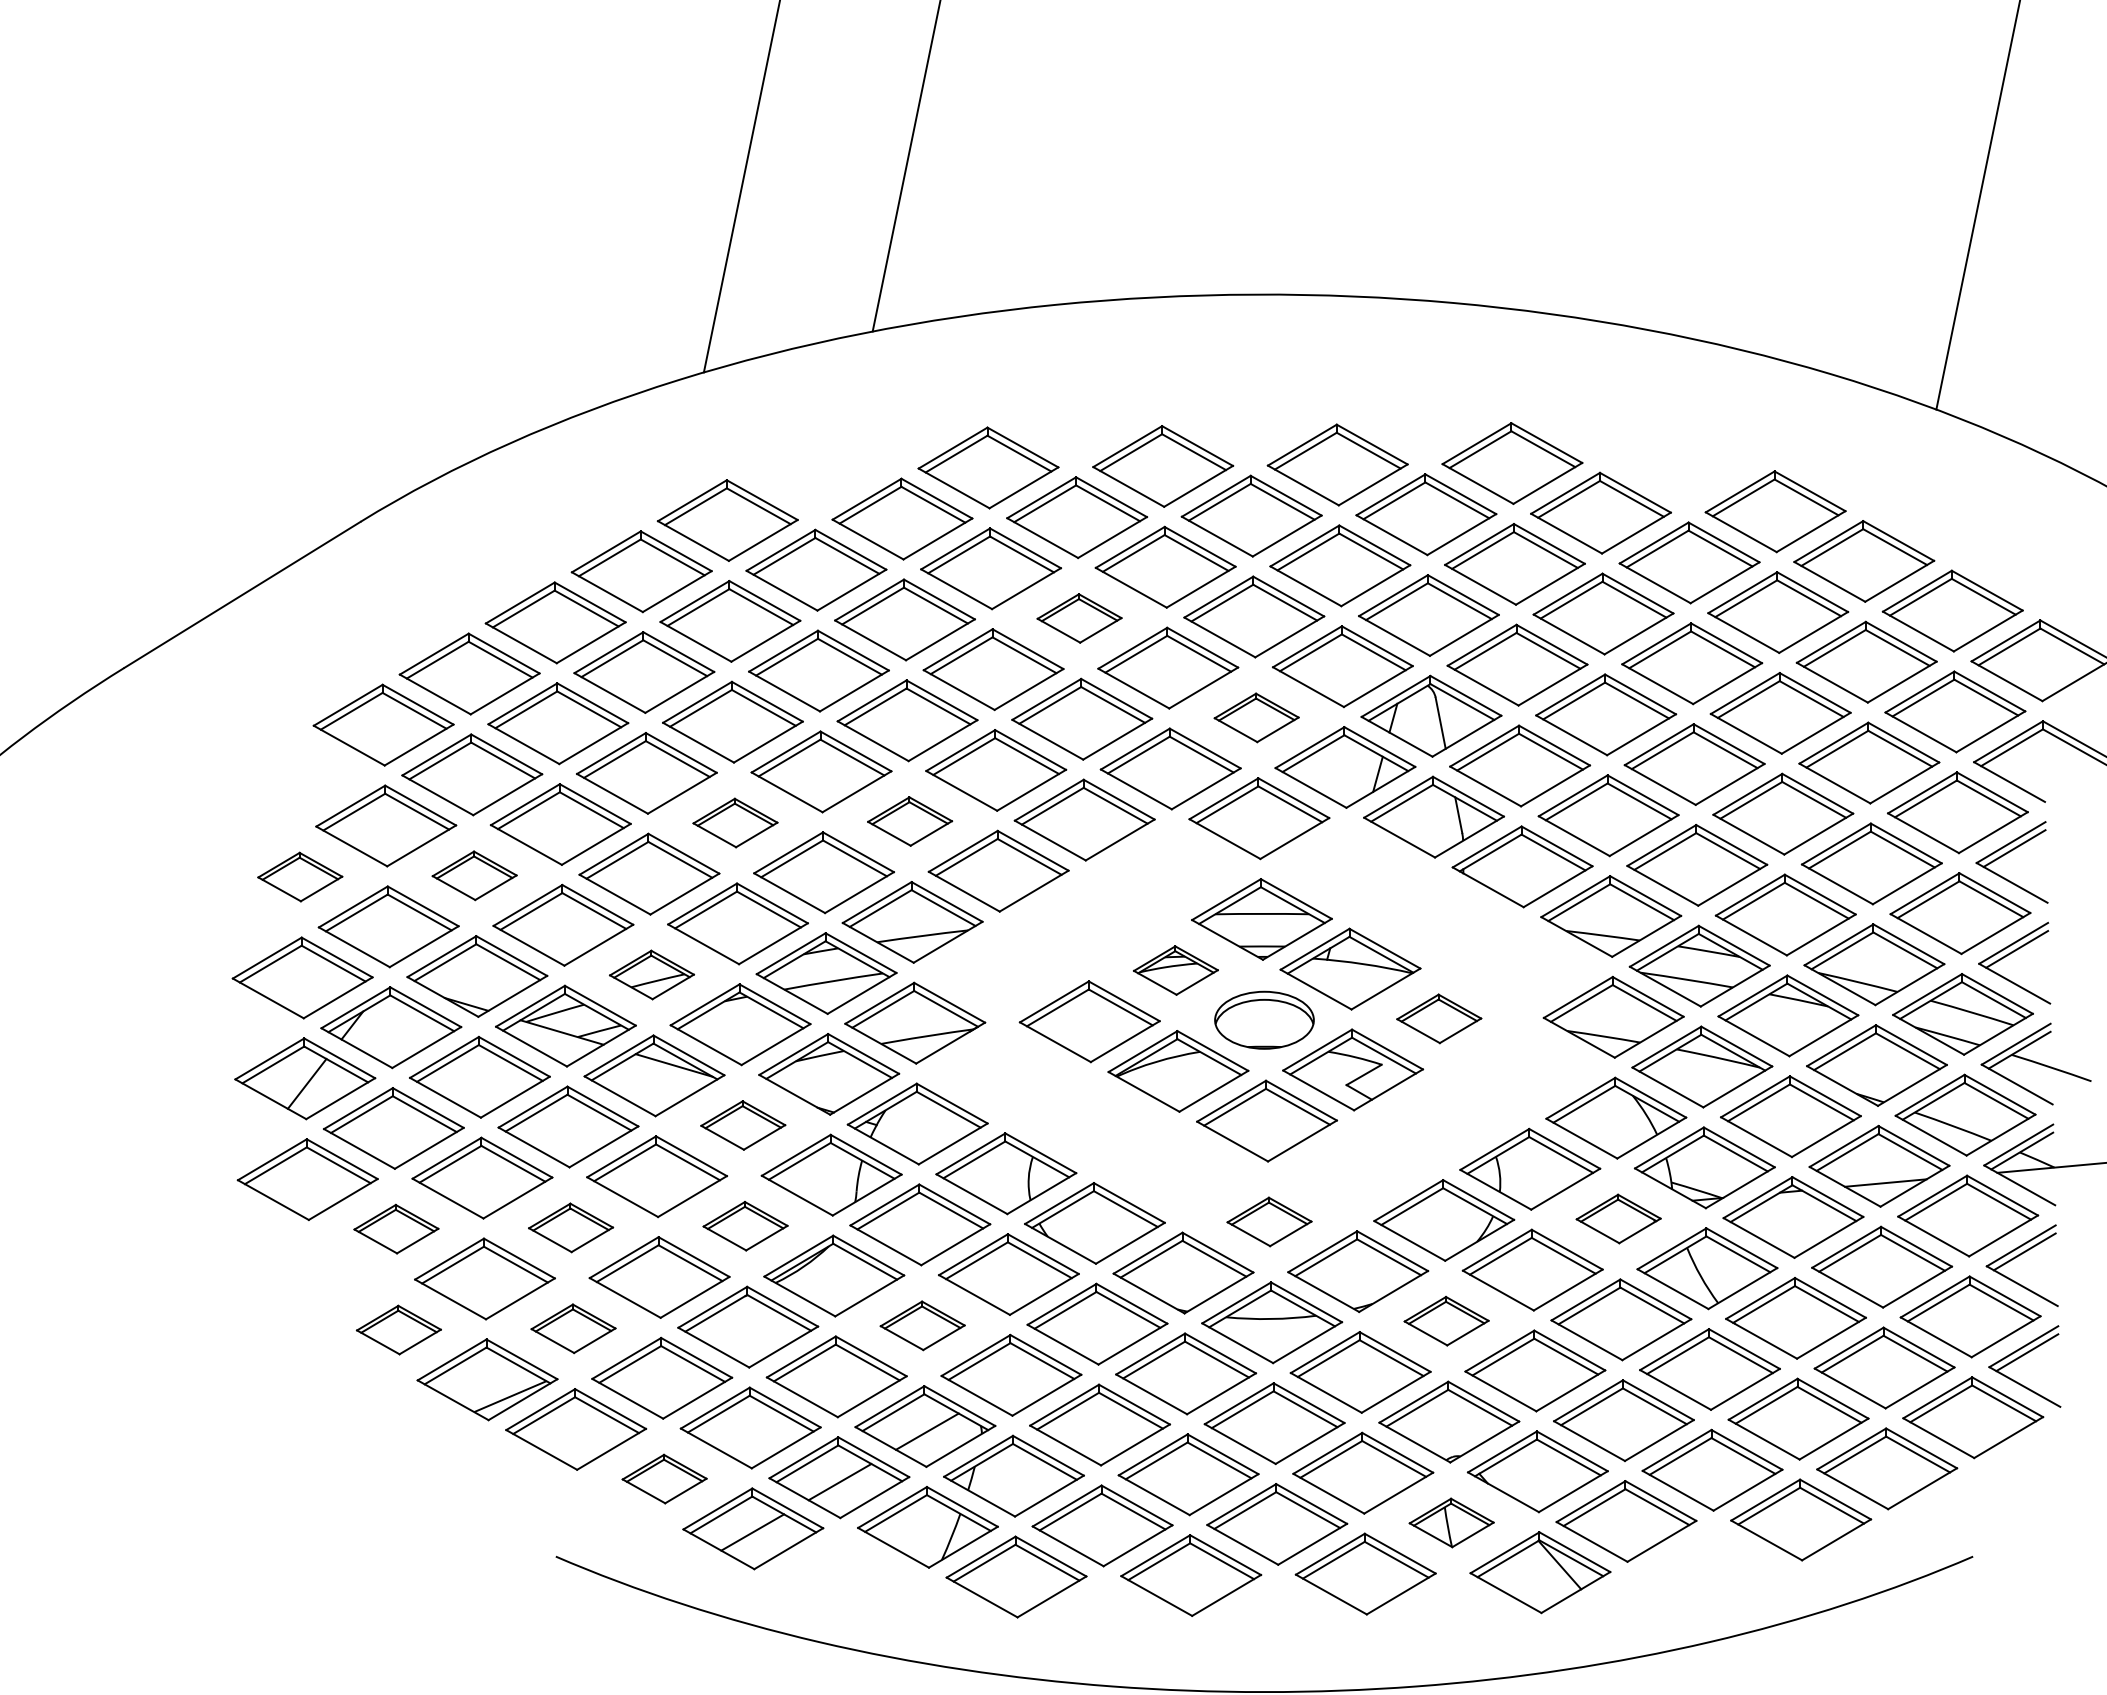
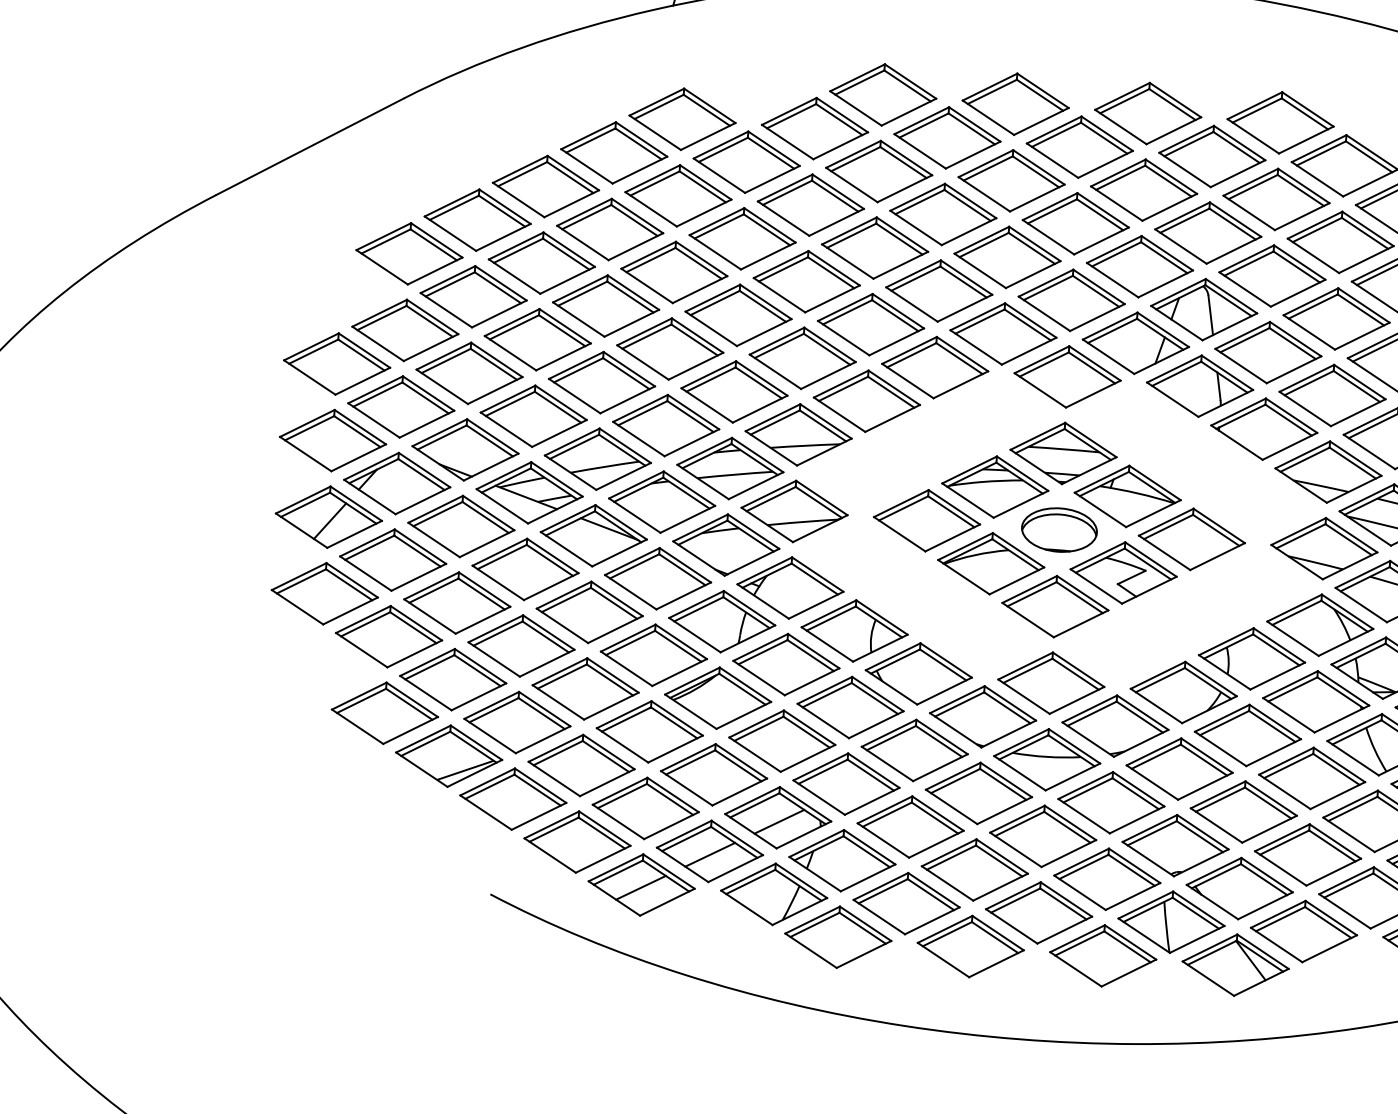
part: (1079, 618) -> (943, 214), size x1.67
part: (1256, 717) -> (1071, 300), size x1.67
part: (909, 821) -> (802, 358), size x1.67
part: (735, 822) -> (670, 348), size x1.67
part: (474, 875) -> (469, 373), size x1.67
part: (300, 876) -> (337, 363), size x1.67
part: (1175, 970) -> (994, 487), size x1.67
part: (651, 974) -> (597, 458), size x1.67
part: (1439, 1018) -> (1192, 539), size x1.67
part: (743, 1125) -> (658, 578), size x1.67
part: (1618, 1218) -> (1315, 701), size x1.67
part: (1269, 1221) -> (1051, 682), size x1.67
part: (745, 1225) -> (653, 654), size x1.67
part: (570, 1227) -> (521, 645), size x1.67
part: (396, 1228) -> (389, 636), size x1.67
part: (1446, 1320) -> (1179, 768), size x1.67
part: (922, 1325) -> (782, 741), size x1.67
part: (573, 1328) -> (517, 722), size x1.67
part: (398, 1329) -> (384, 712), size x1.67
part: (664, 1478) -> (577, 841), size x1.67
part: (1451, 1522) -> (1171, 921), size x1.67

